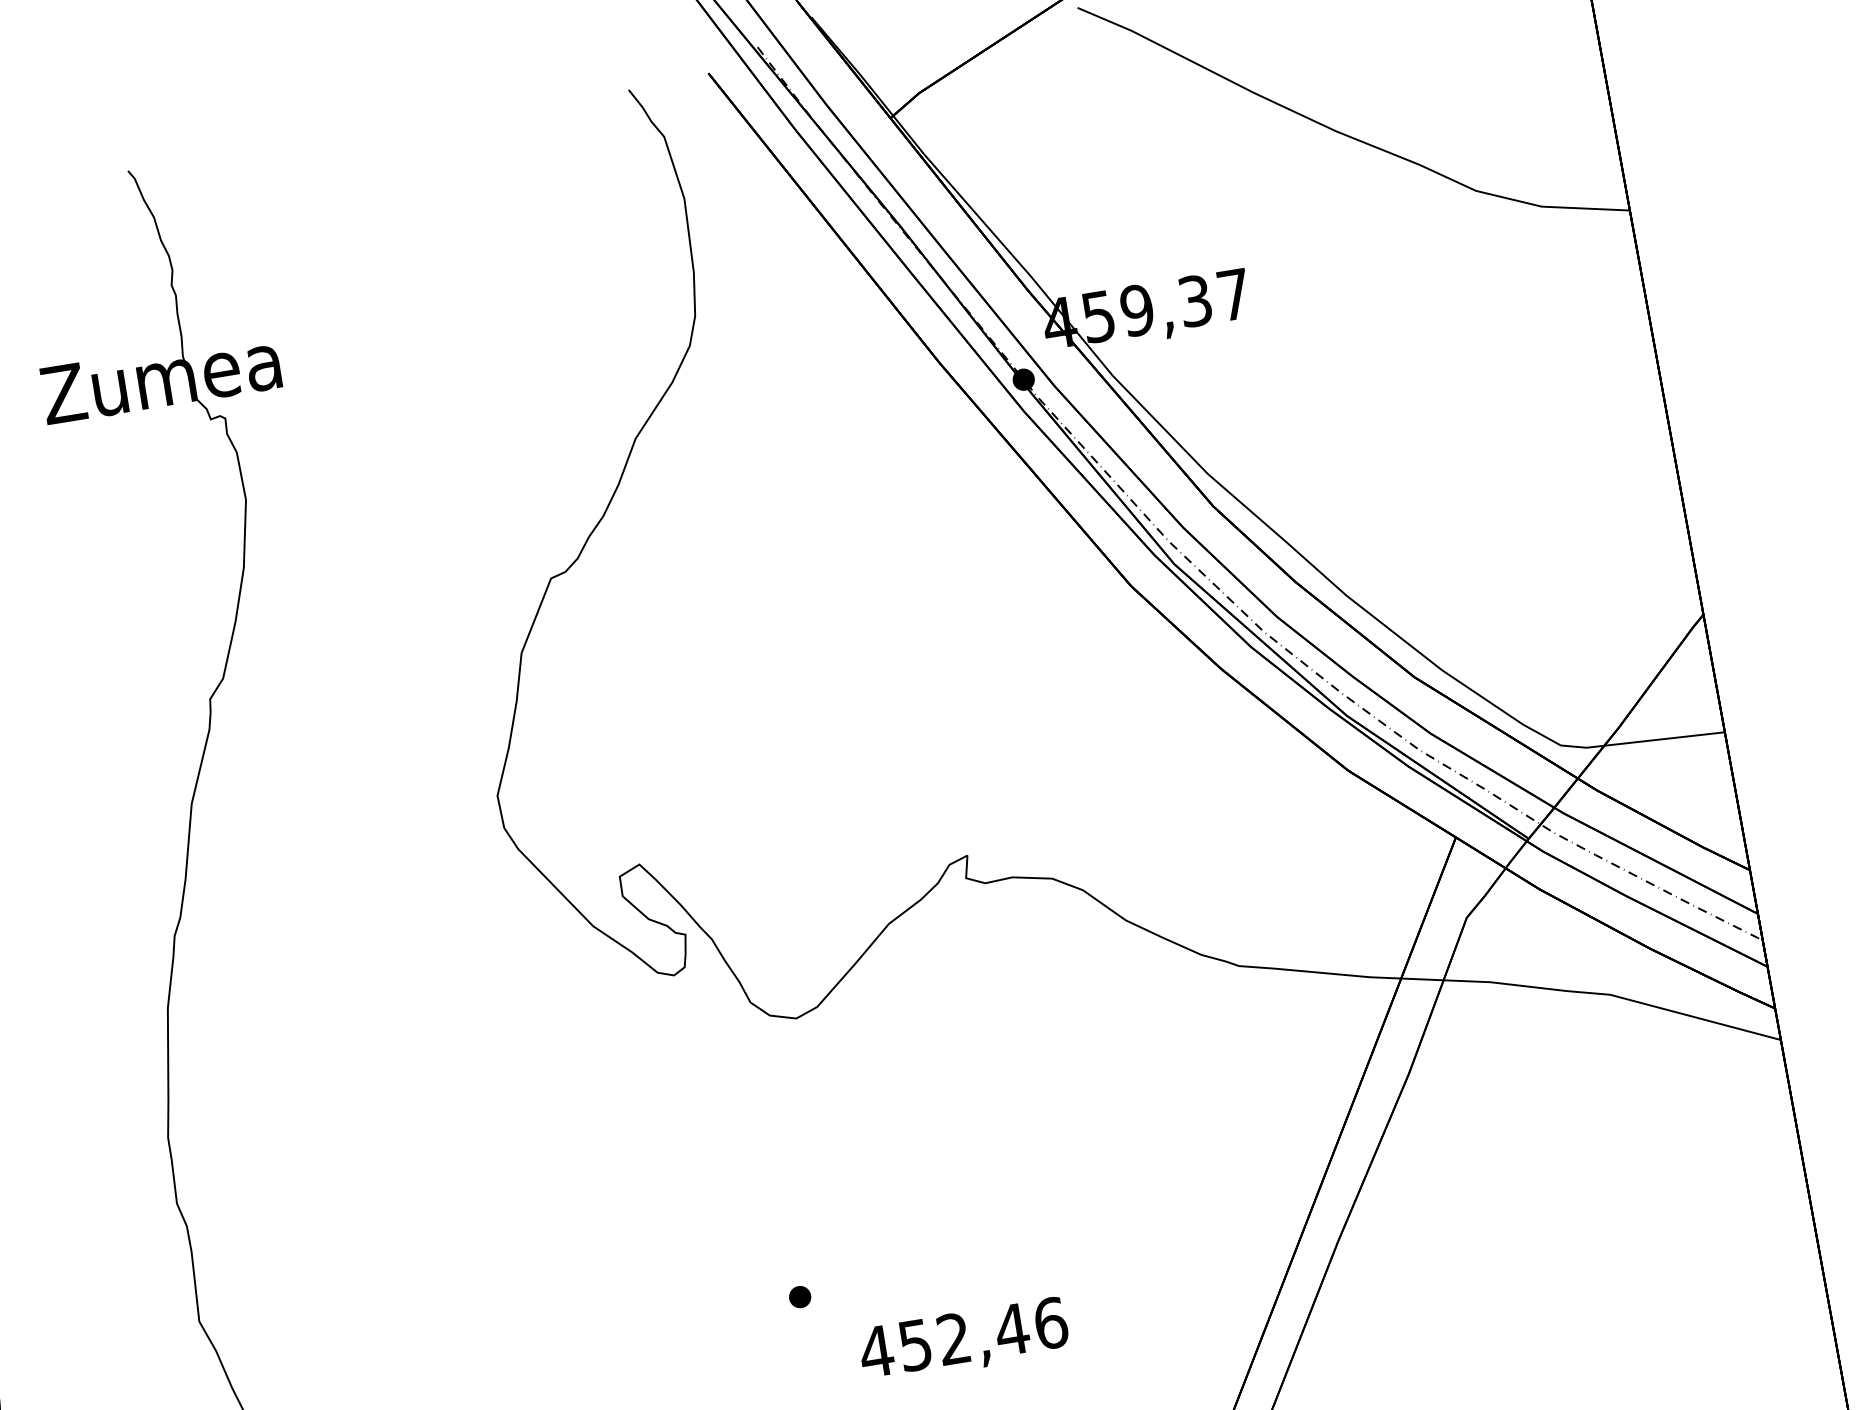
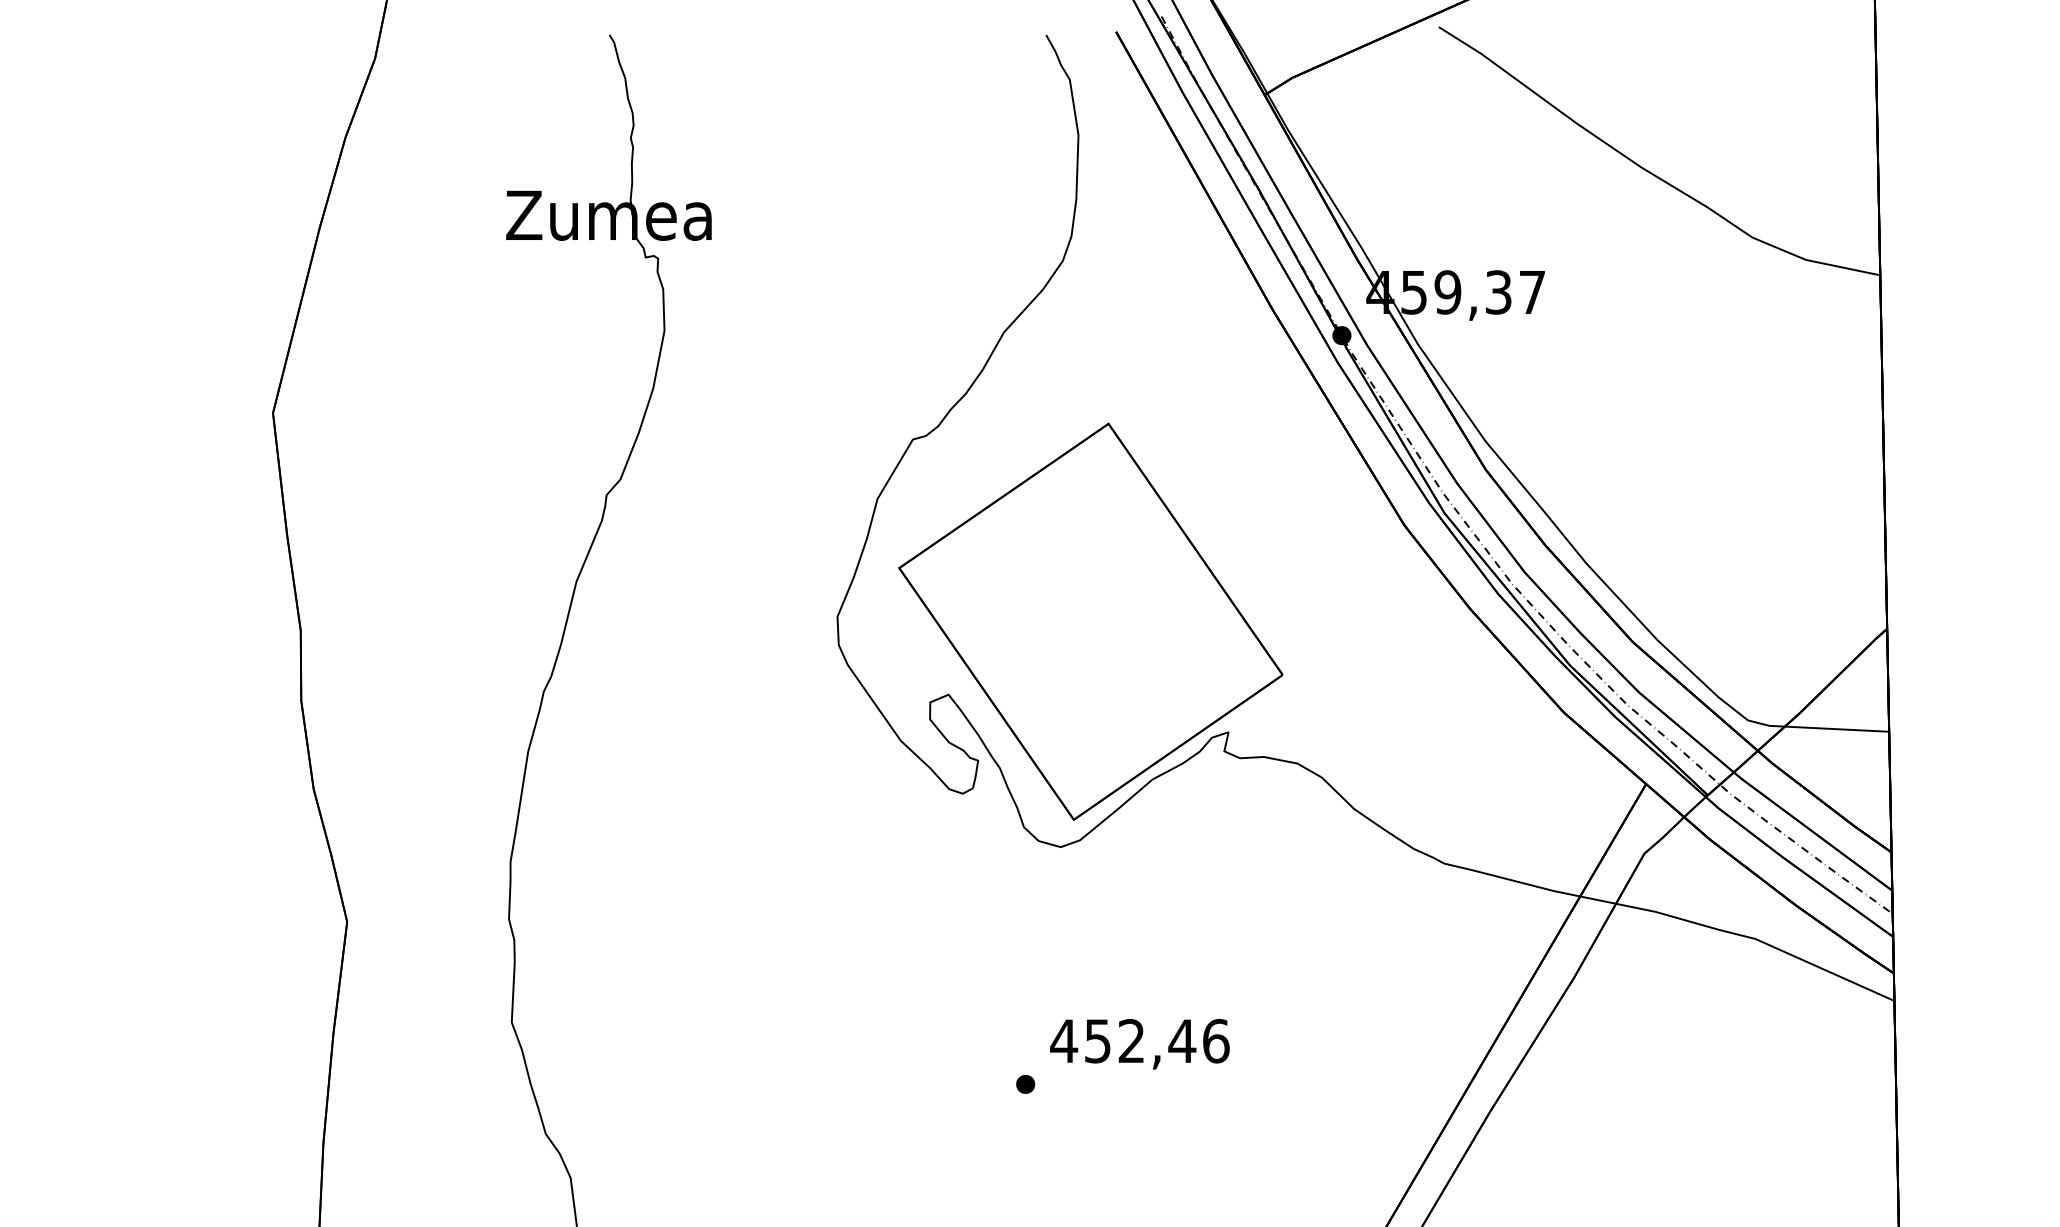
part: (788, 754) -> (1090, 621), added
text: (963, 1341) -> (1139, 1044), moved

